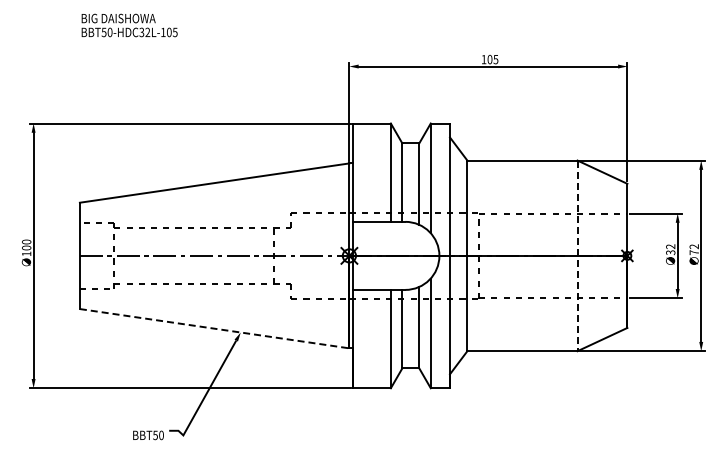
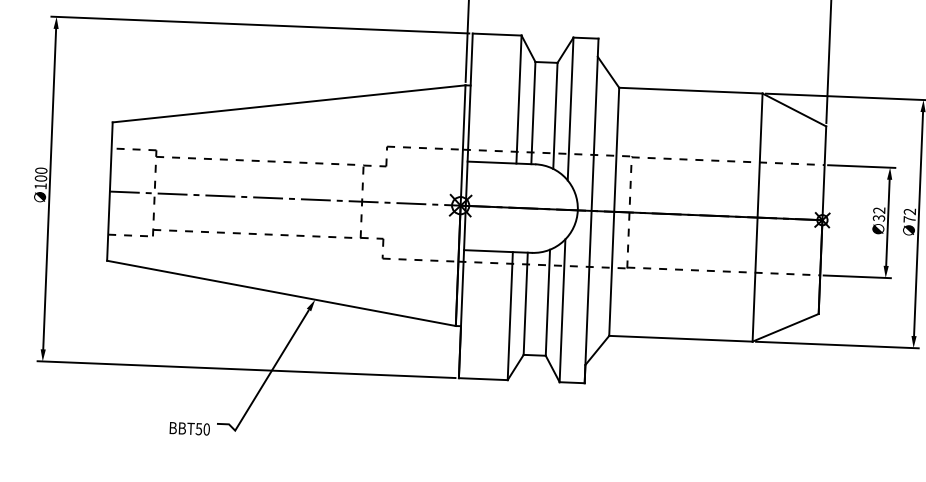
line: (577, 256) -> (757, 218), dashed -> solid
line: (215, 328) -> (282, 293), dashed -> solid

